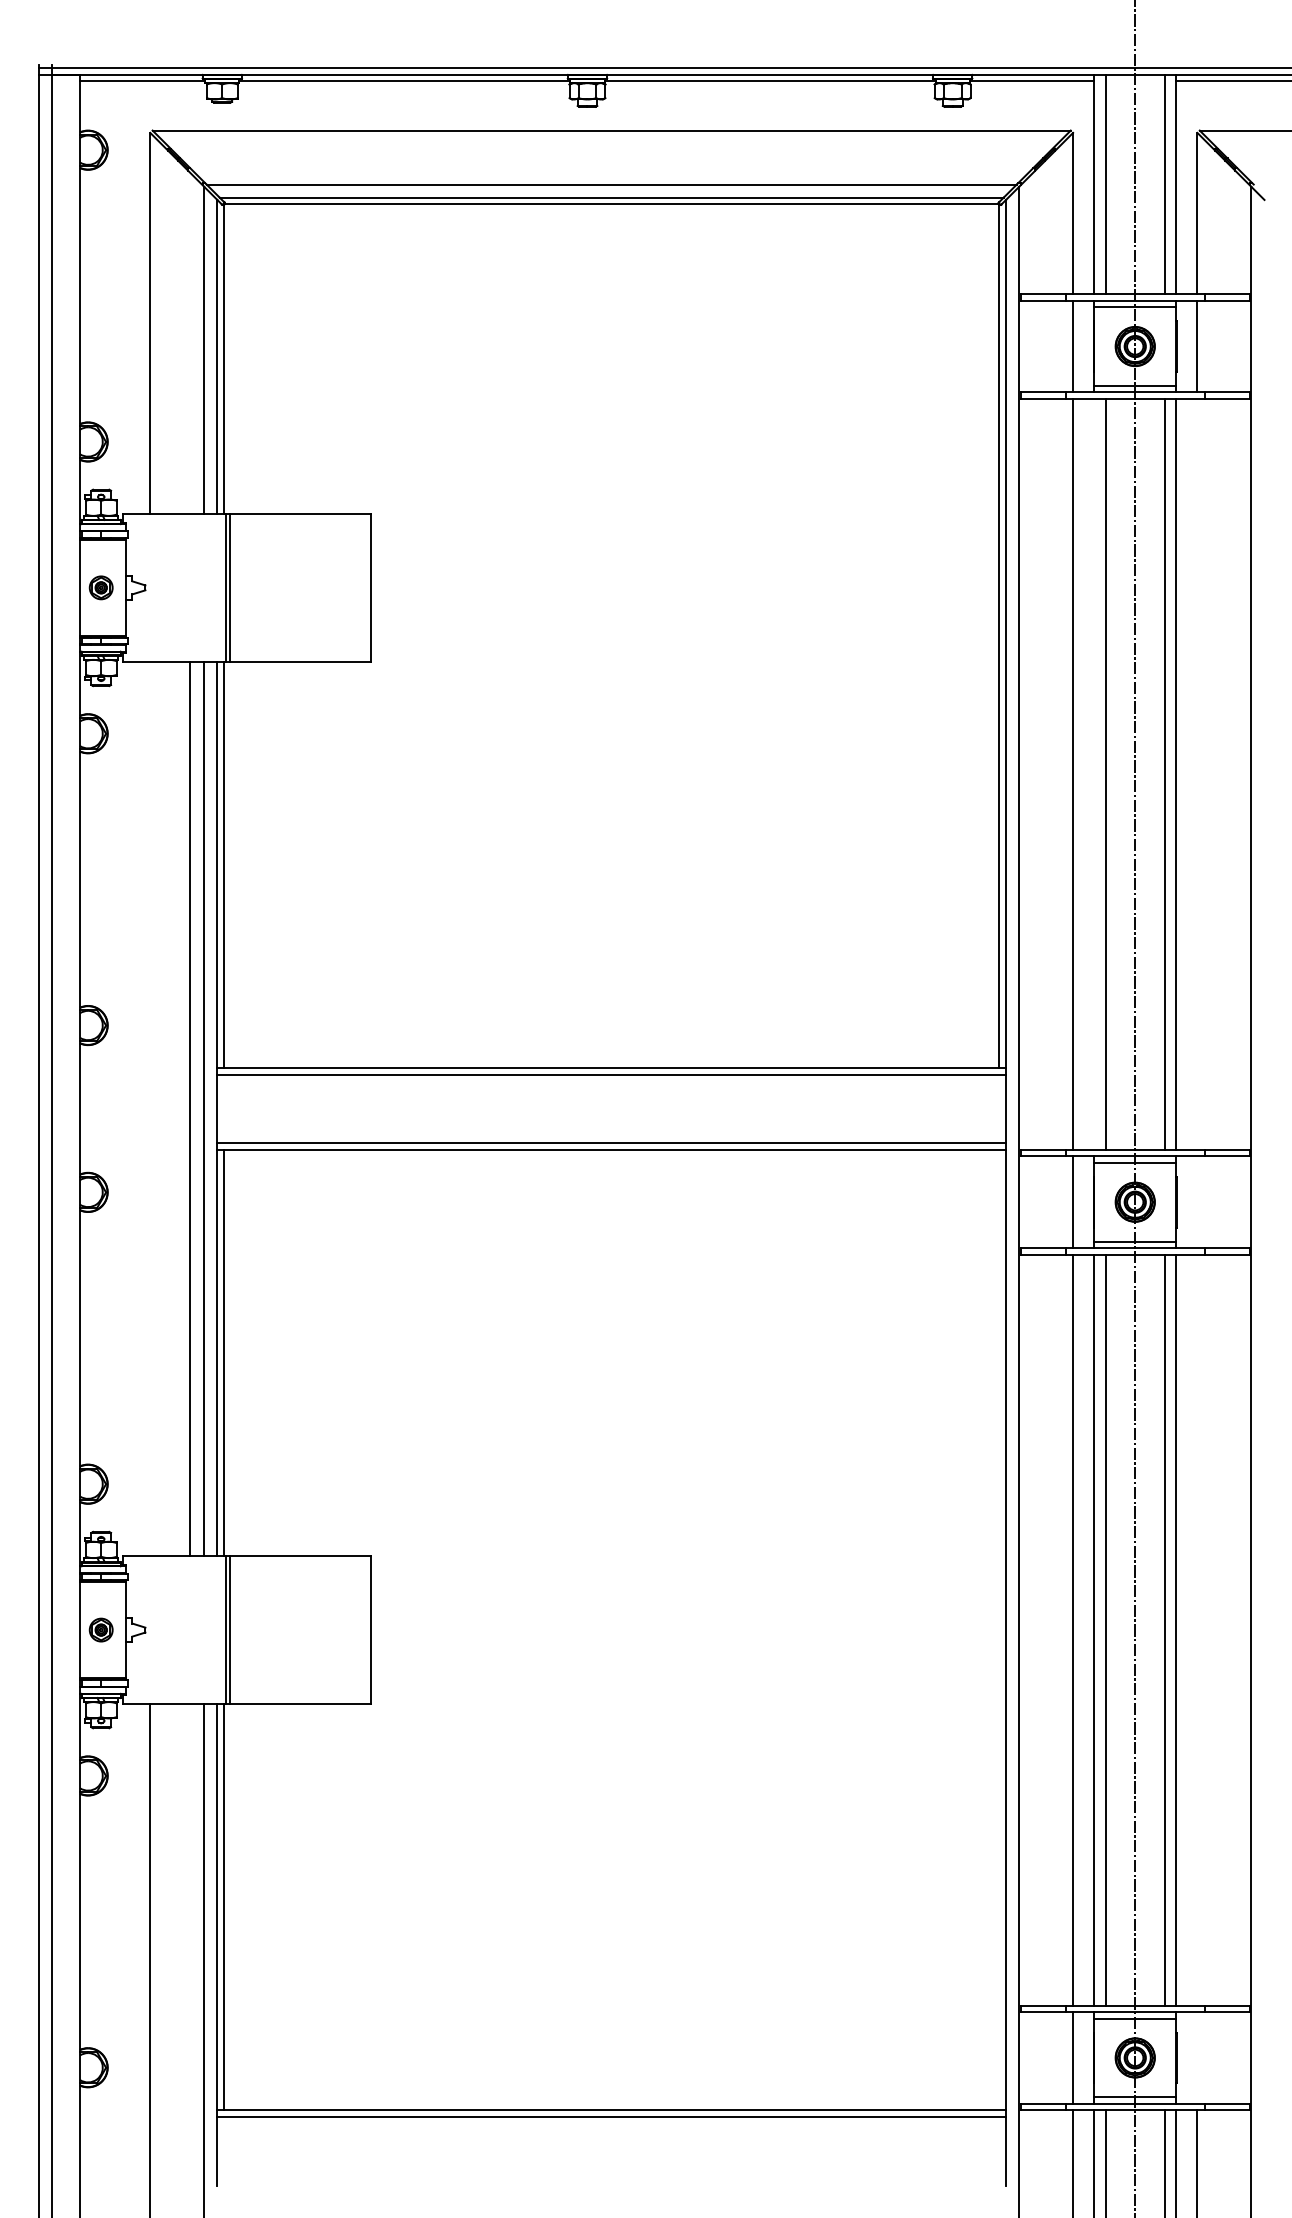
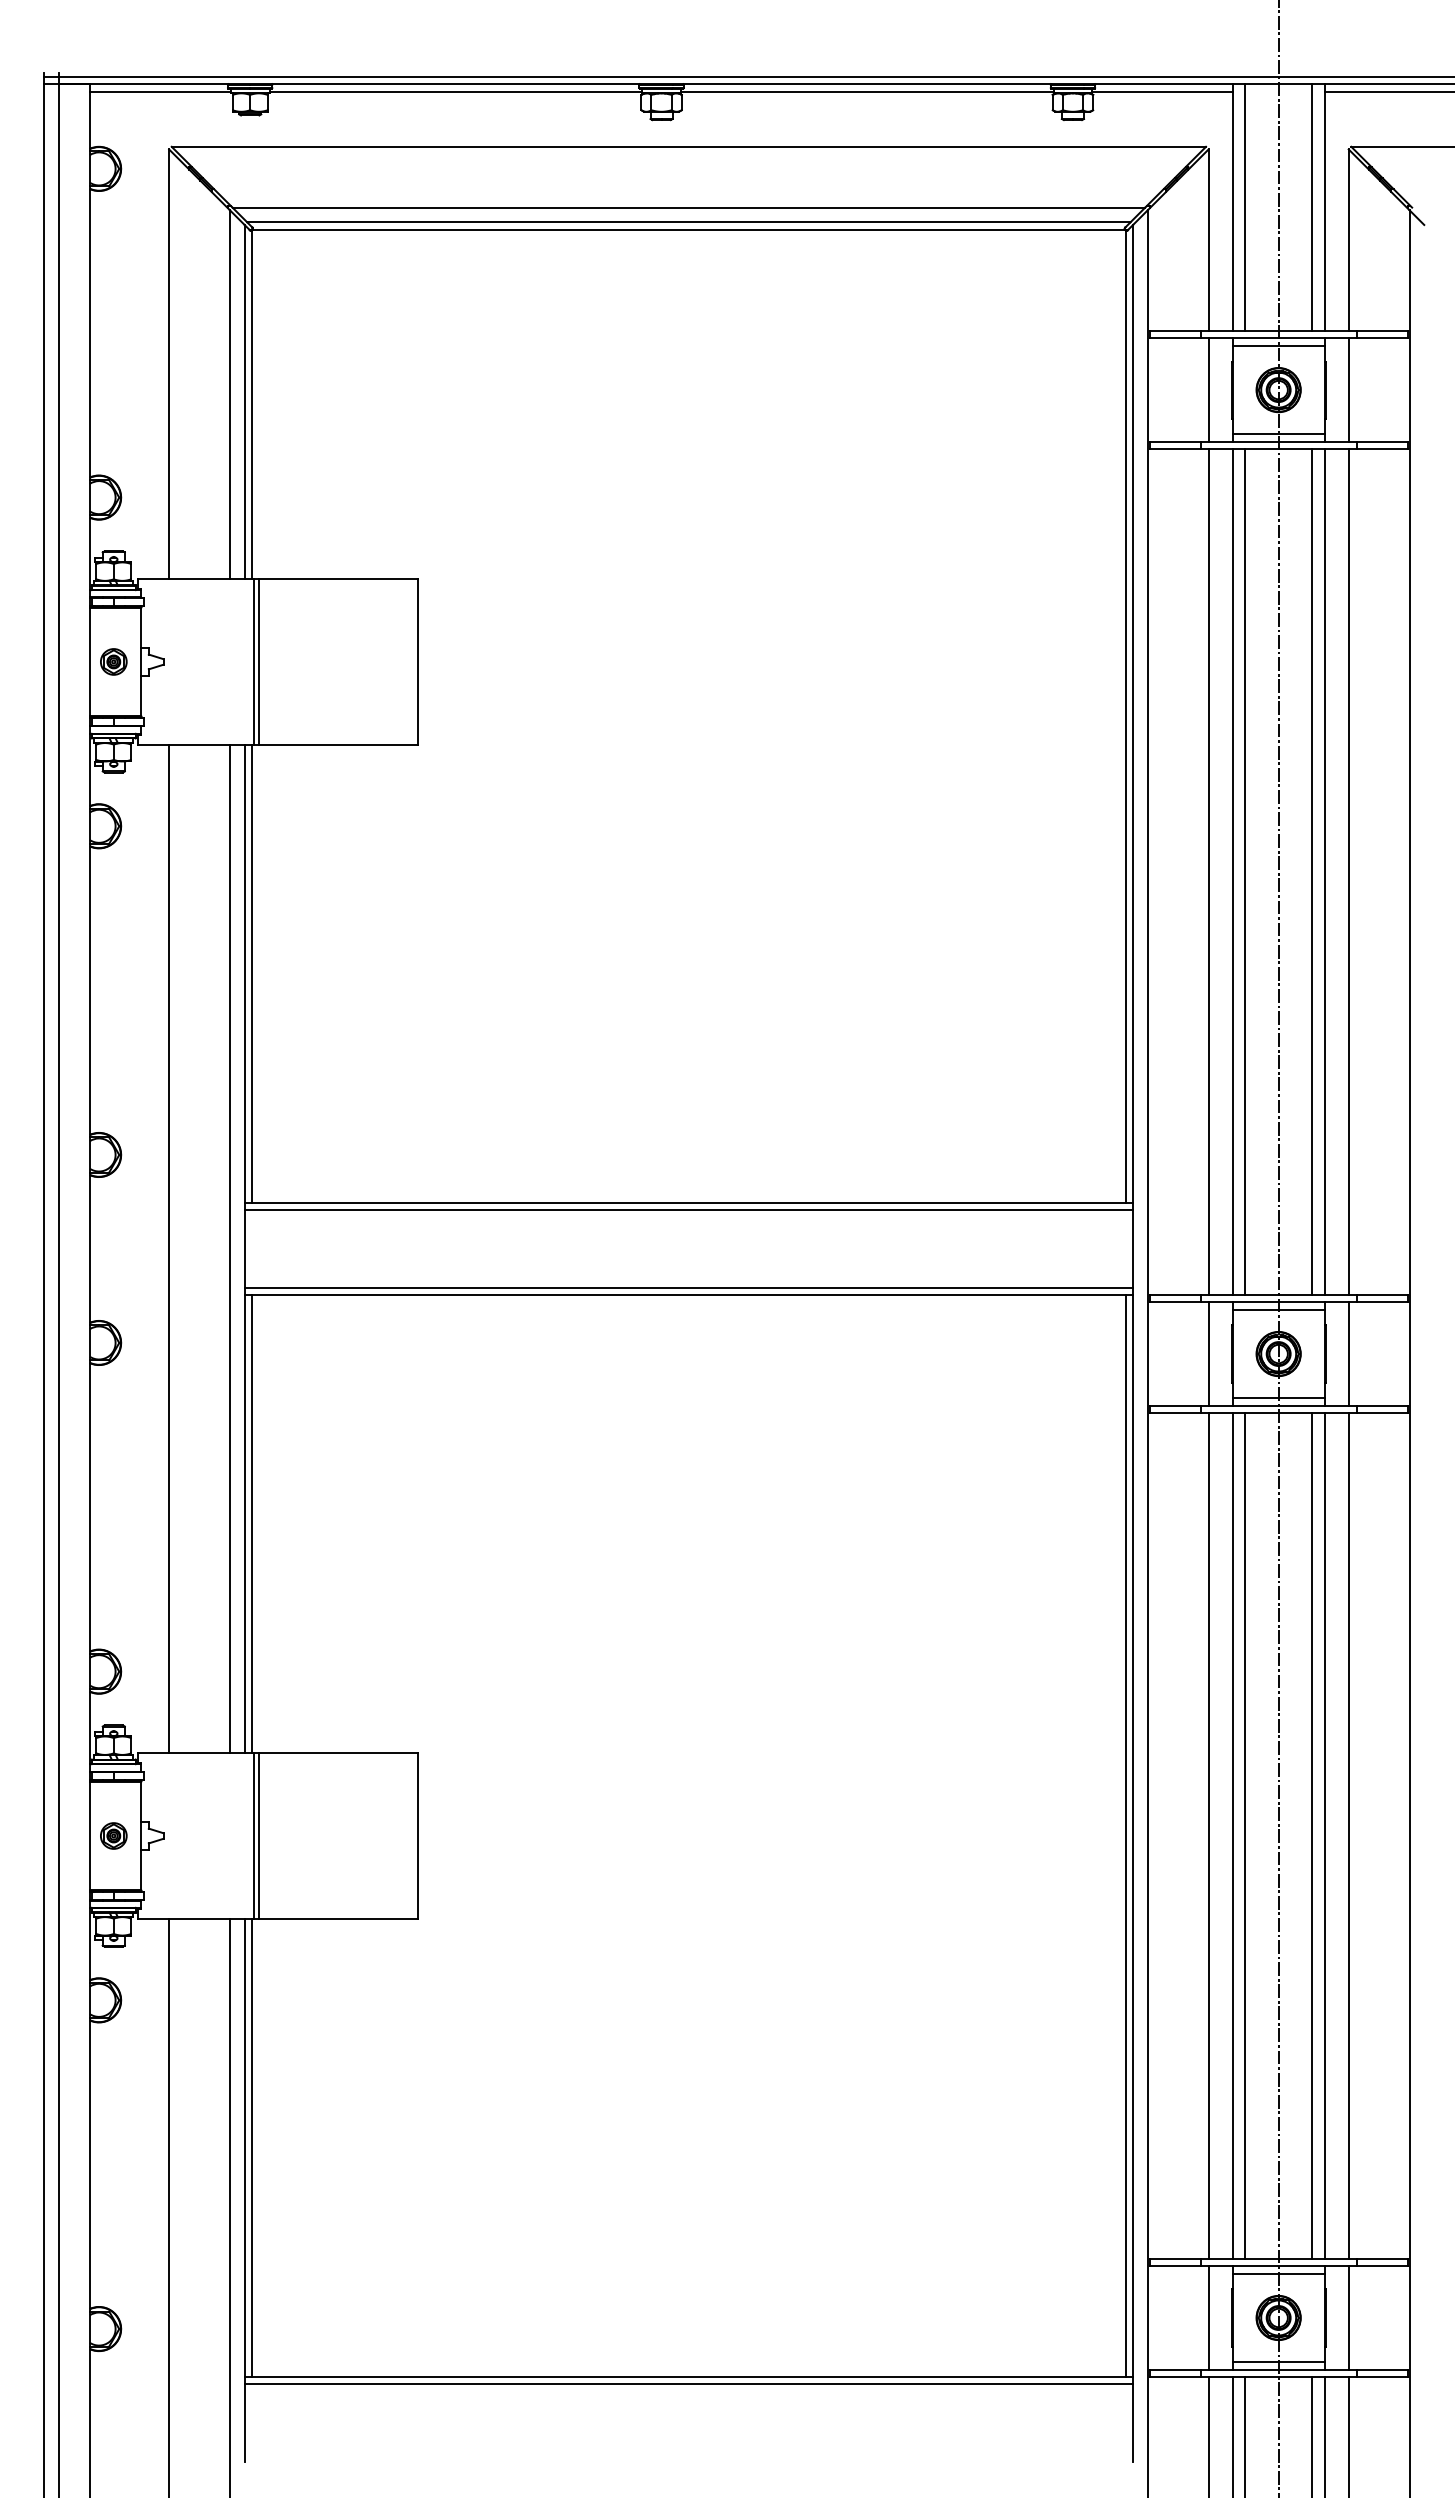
line: (1094, 774) -> (1232, 872), added
line: (1197, 774) -> (1348, 872), added
line: (190, 1108) -> (169, 1248), moved
line: (1197, 1201) -> (1348, 1353), added
line: (999, 1629) -> (1125, 1835), added
line: (1197, 1630) -> (1348, 1836), added
line: (1197, 2057) -> (1348, 2317), added

